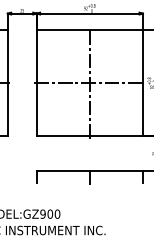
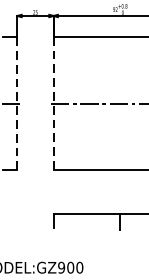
line: (7, 82) -> (16, 102), solid -> dashed
line: (89, 82) -> (119, 102), removed
line: (36, 83) -> (53, 103), solid -> dashed

